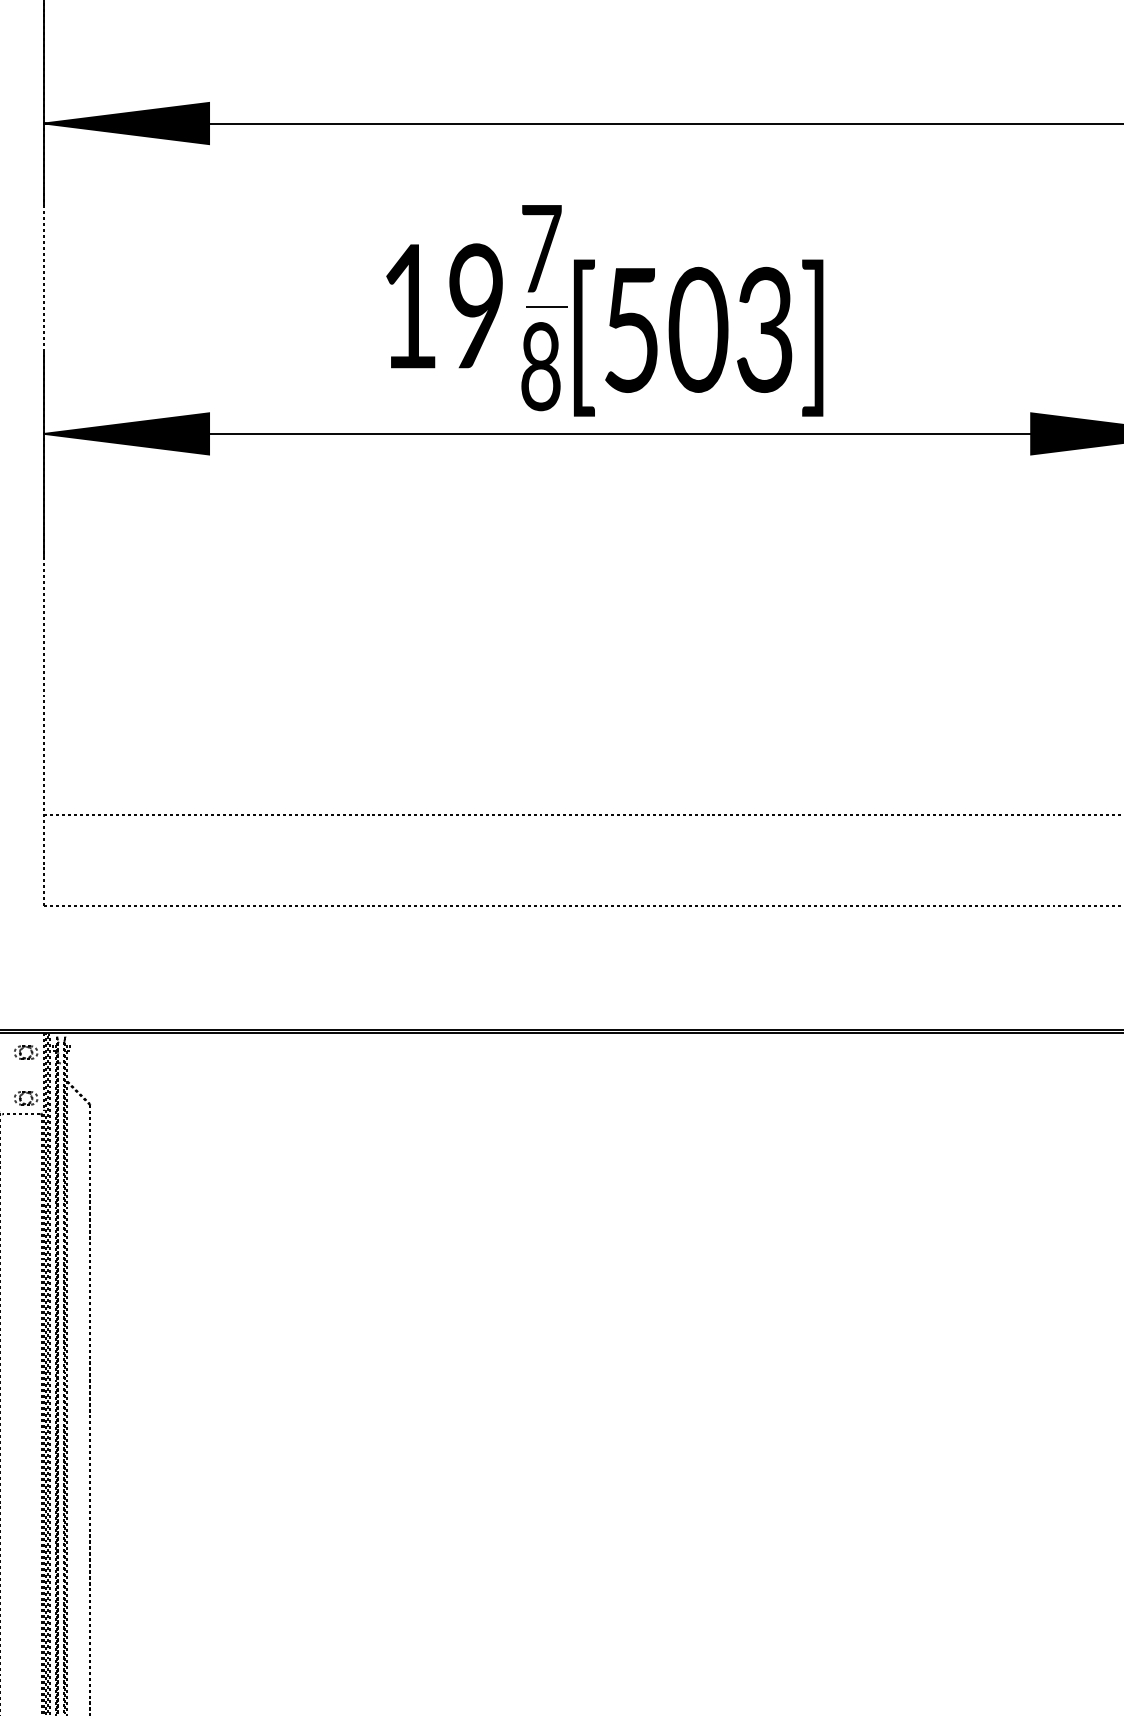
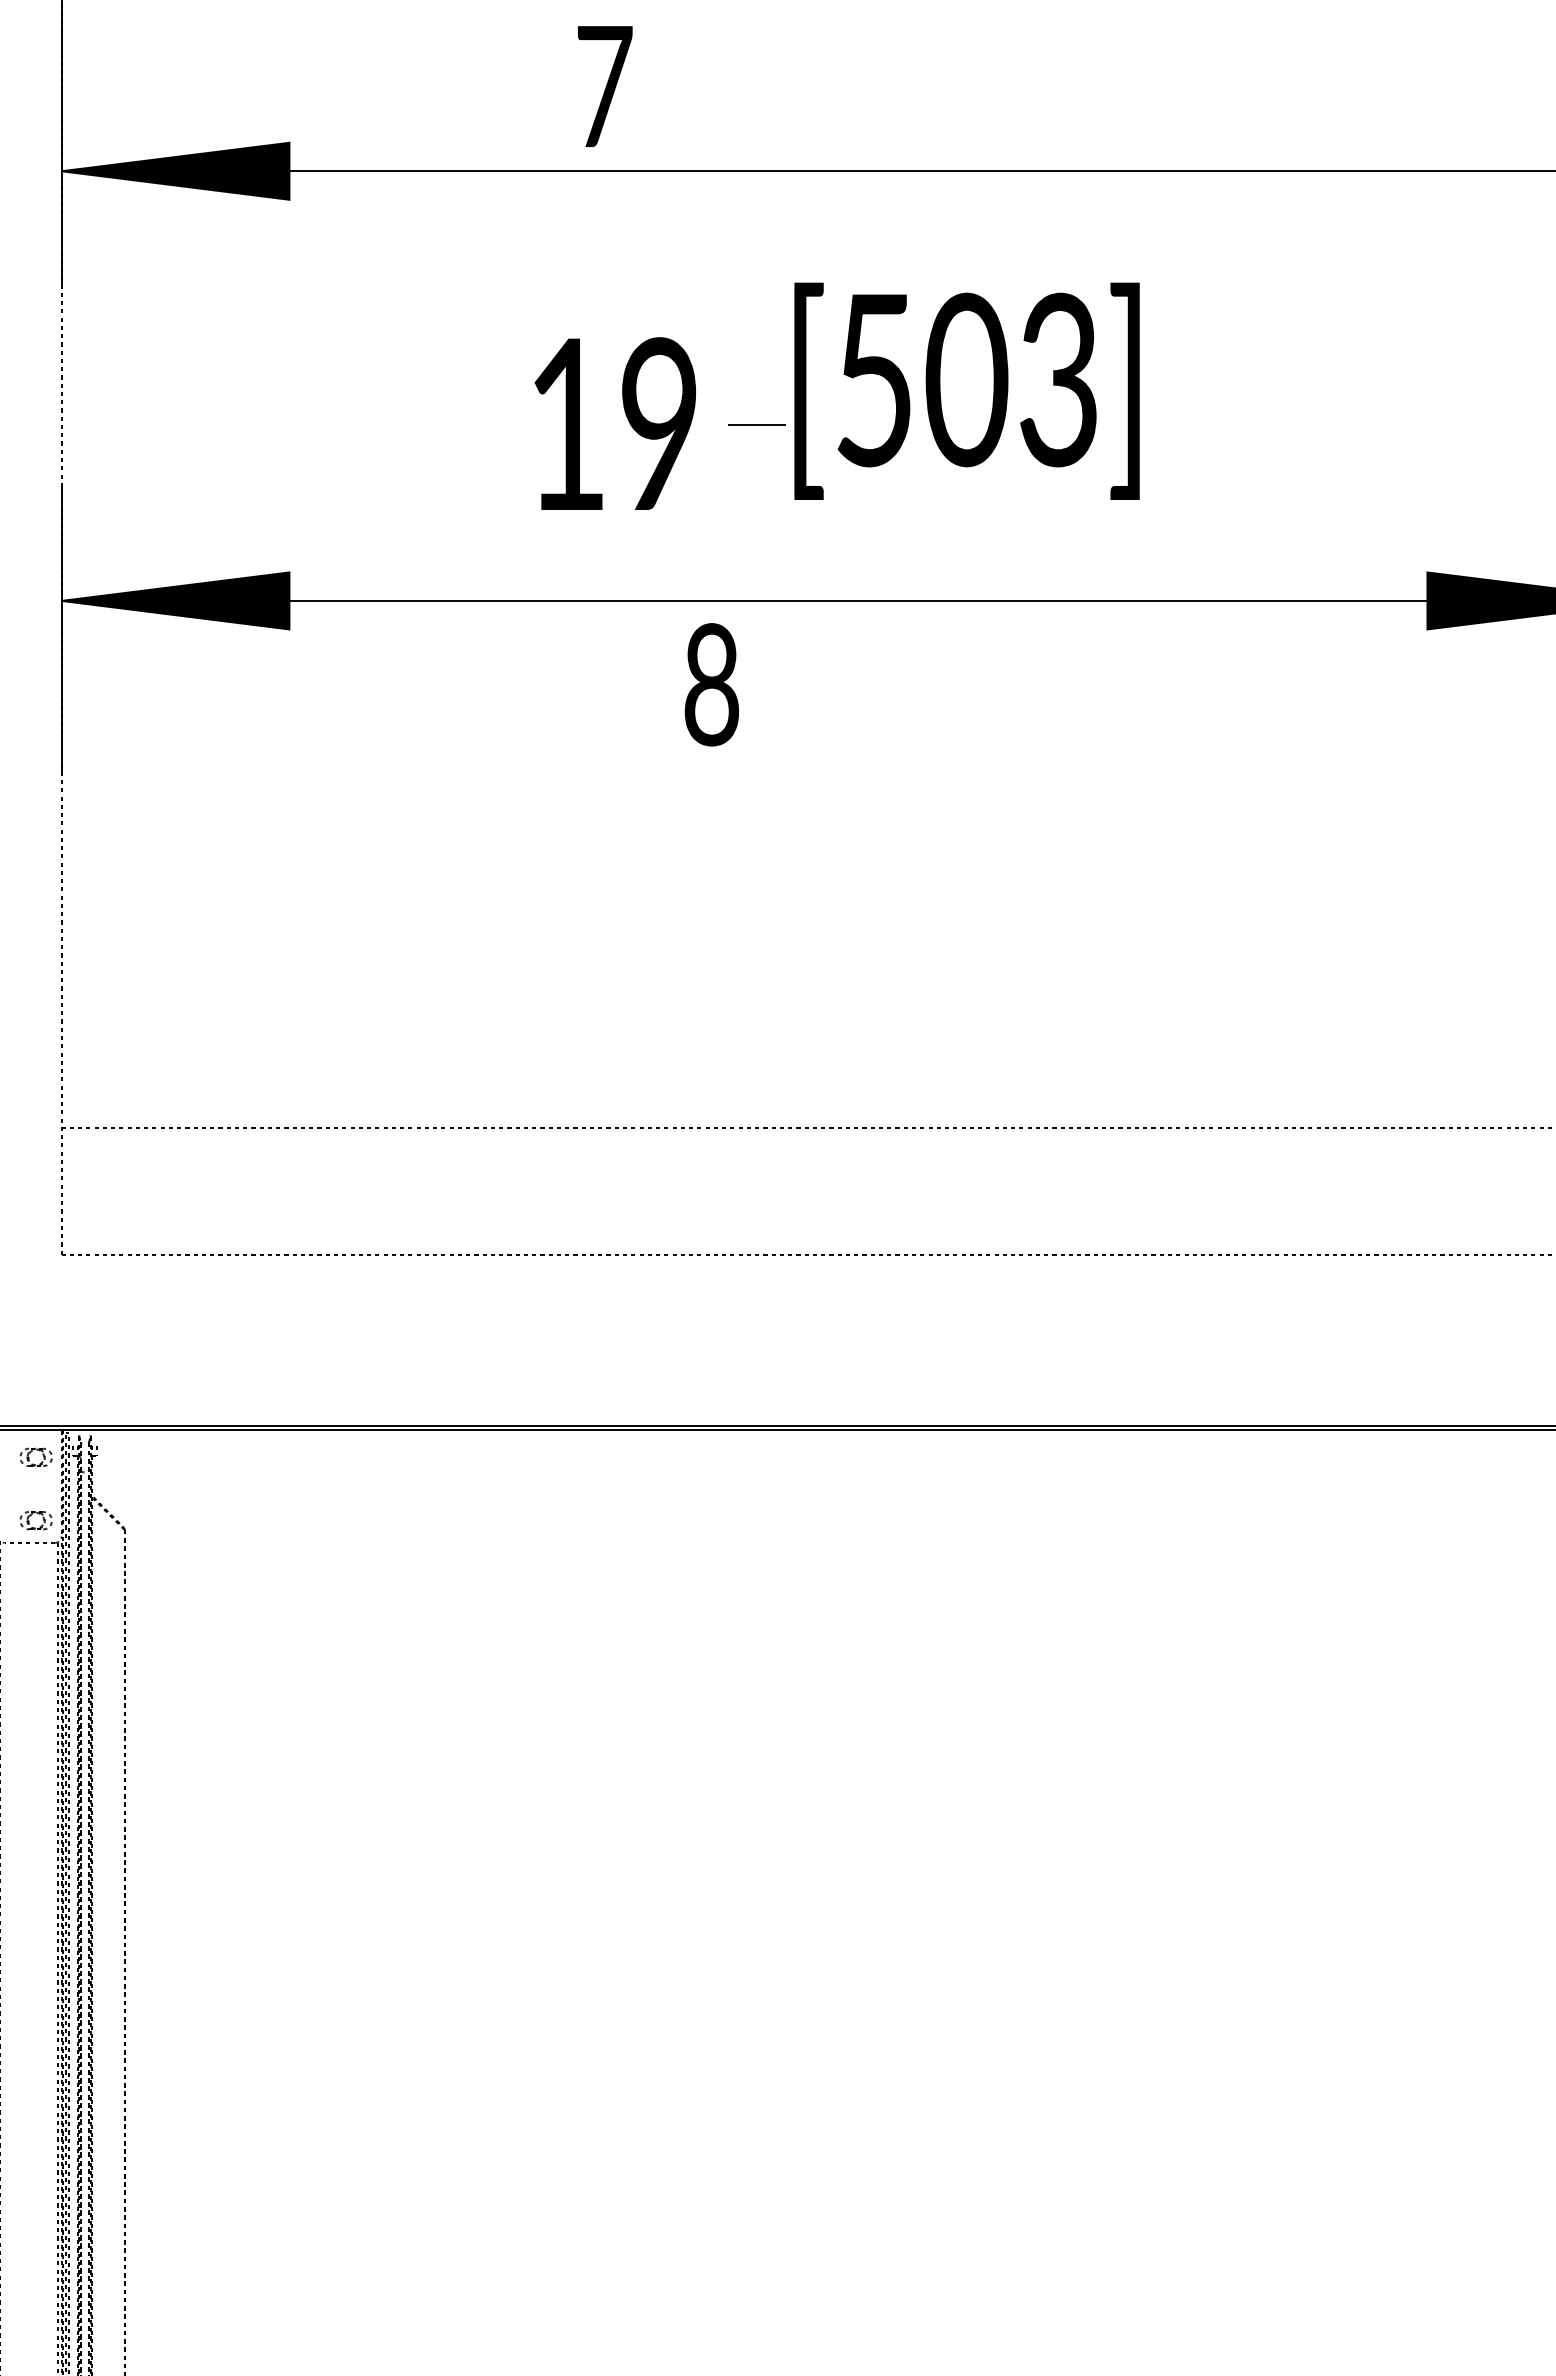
text: (542, 248) -> (605, 86), moved
text: (698, 337) -> (966, 390), moved
text: (540, 366) -> (711, 684), moved

